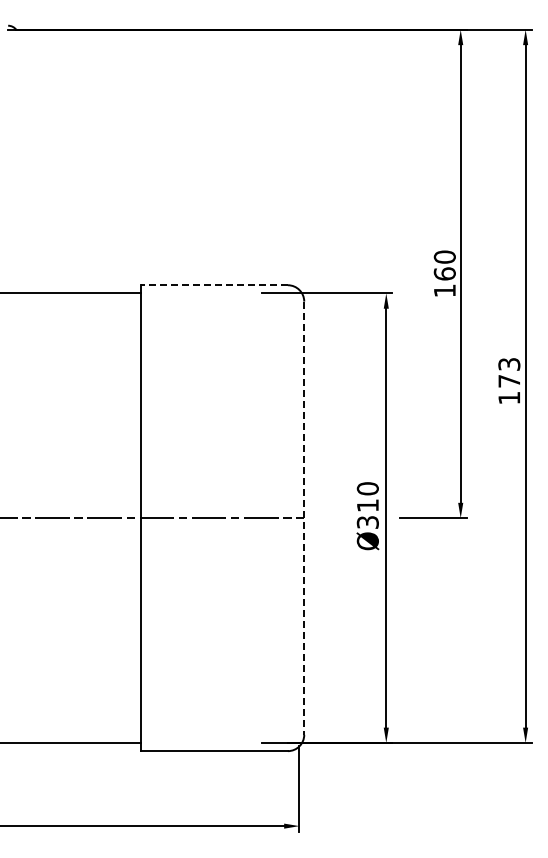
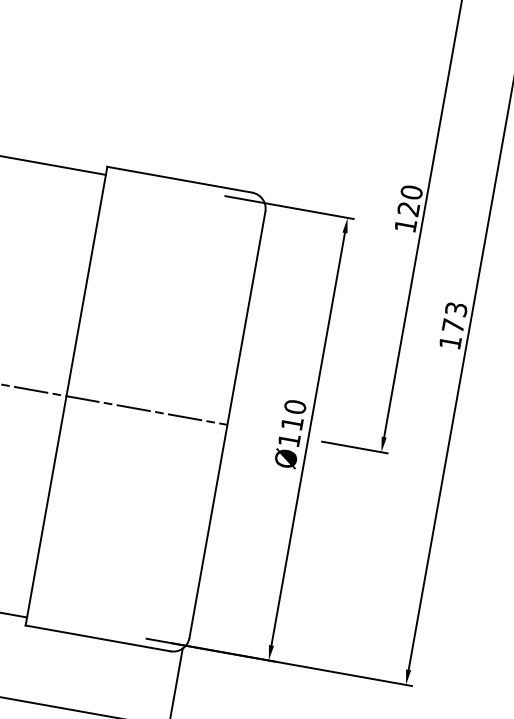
text: (444, 273) -> (408, 208), 160 -> 120
line: (214, 285) -> (179, 180), dashed -> solid
line: (304, 518) -> (227, 425), dashed -> solid
text: (367, 522) -> (288, 440), Ø310 -> Ø110

